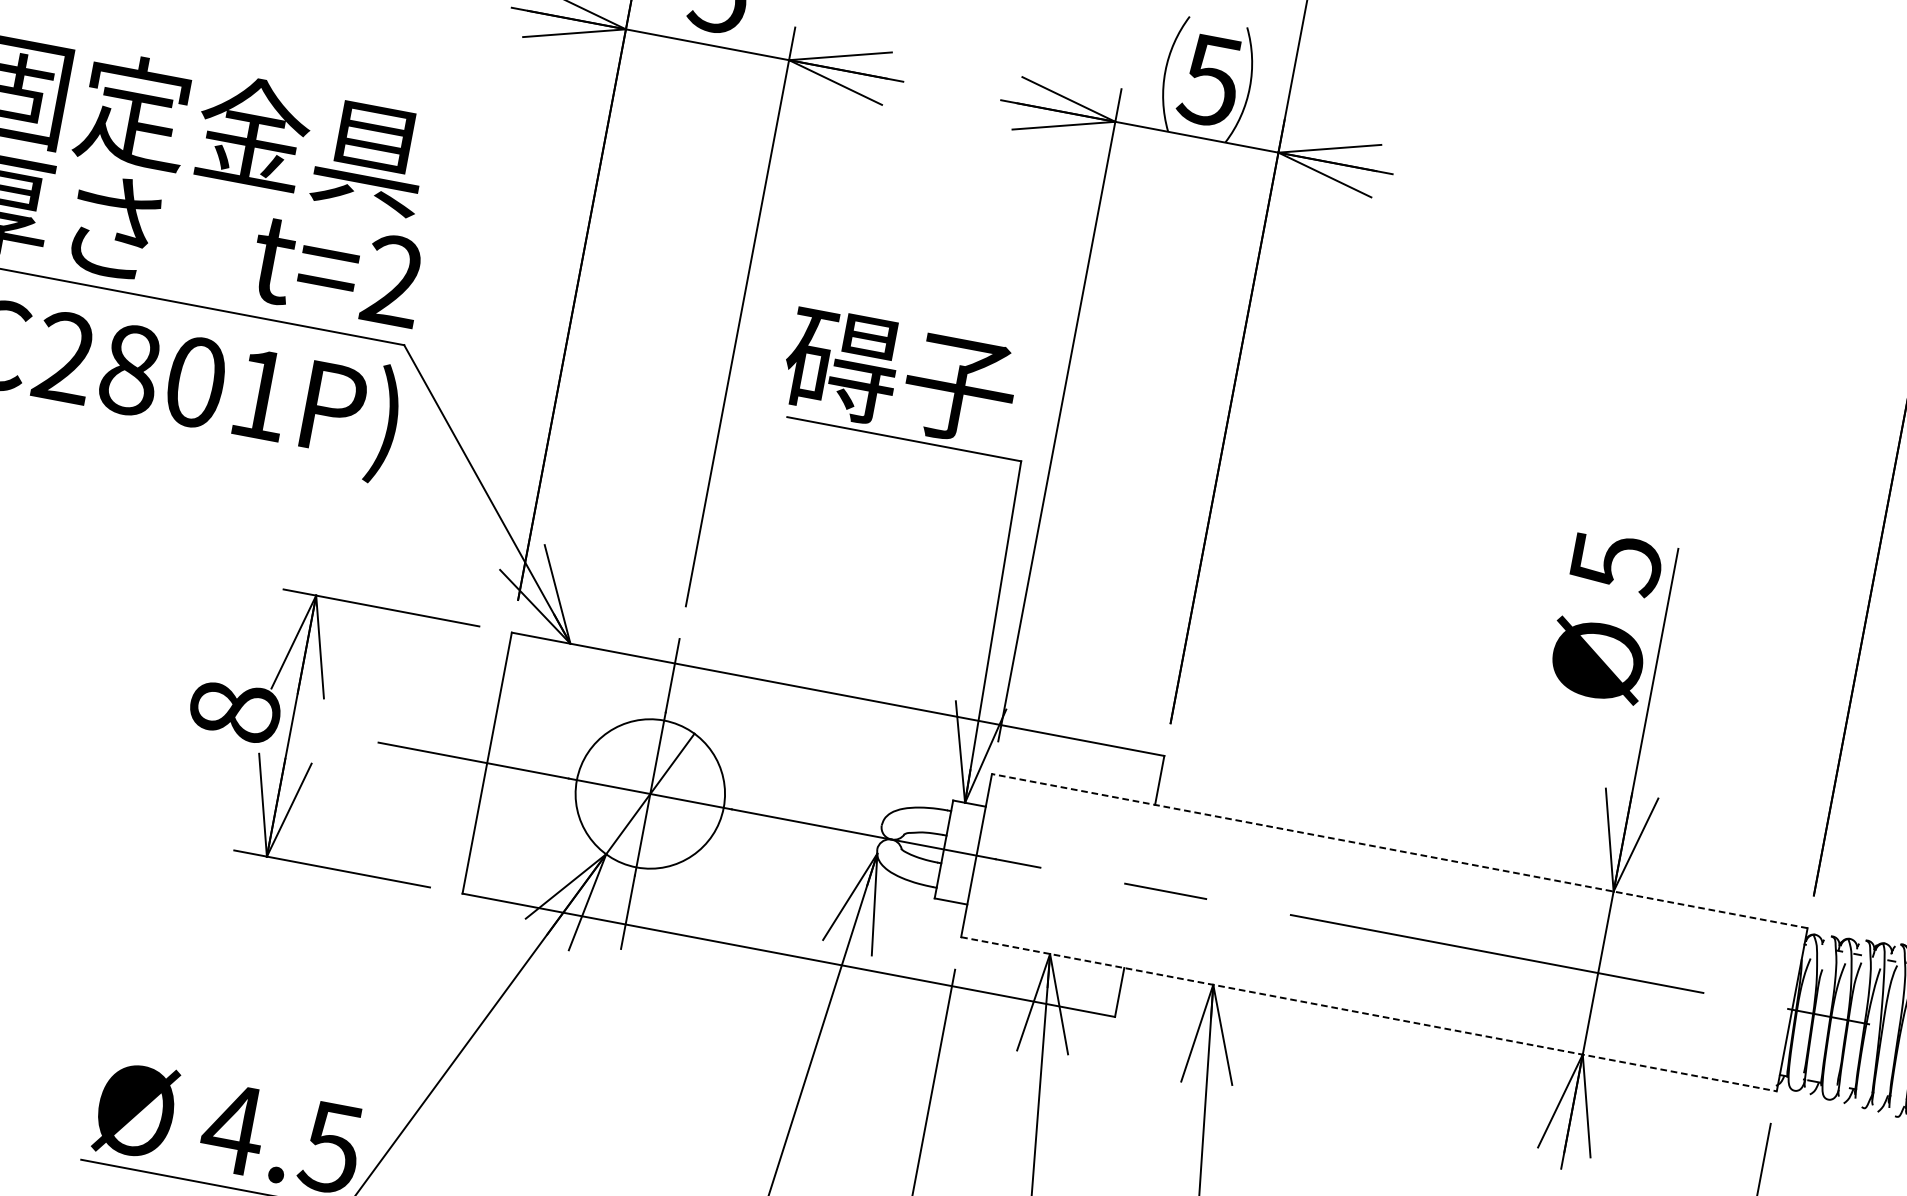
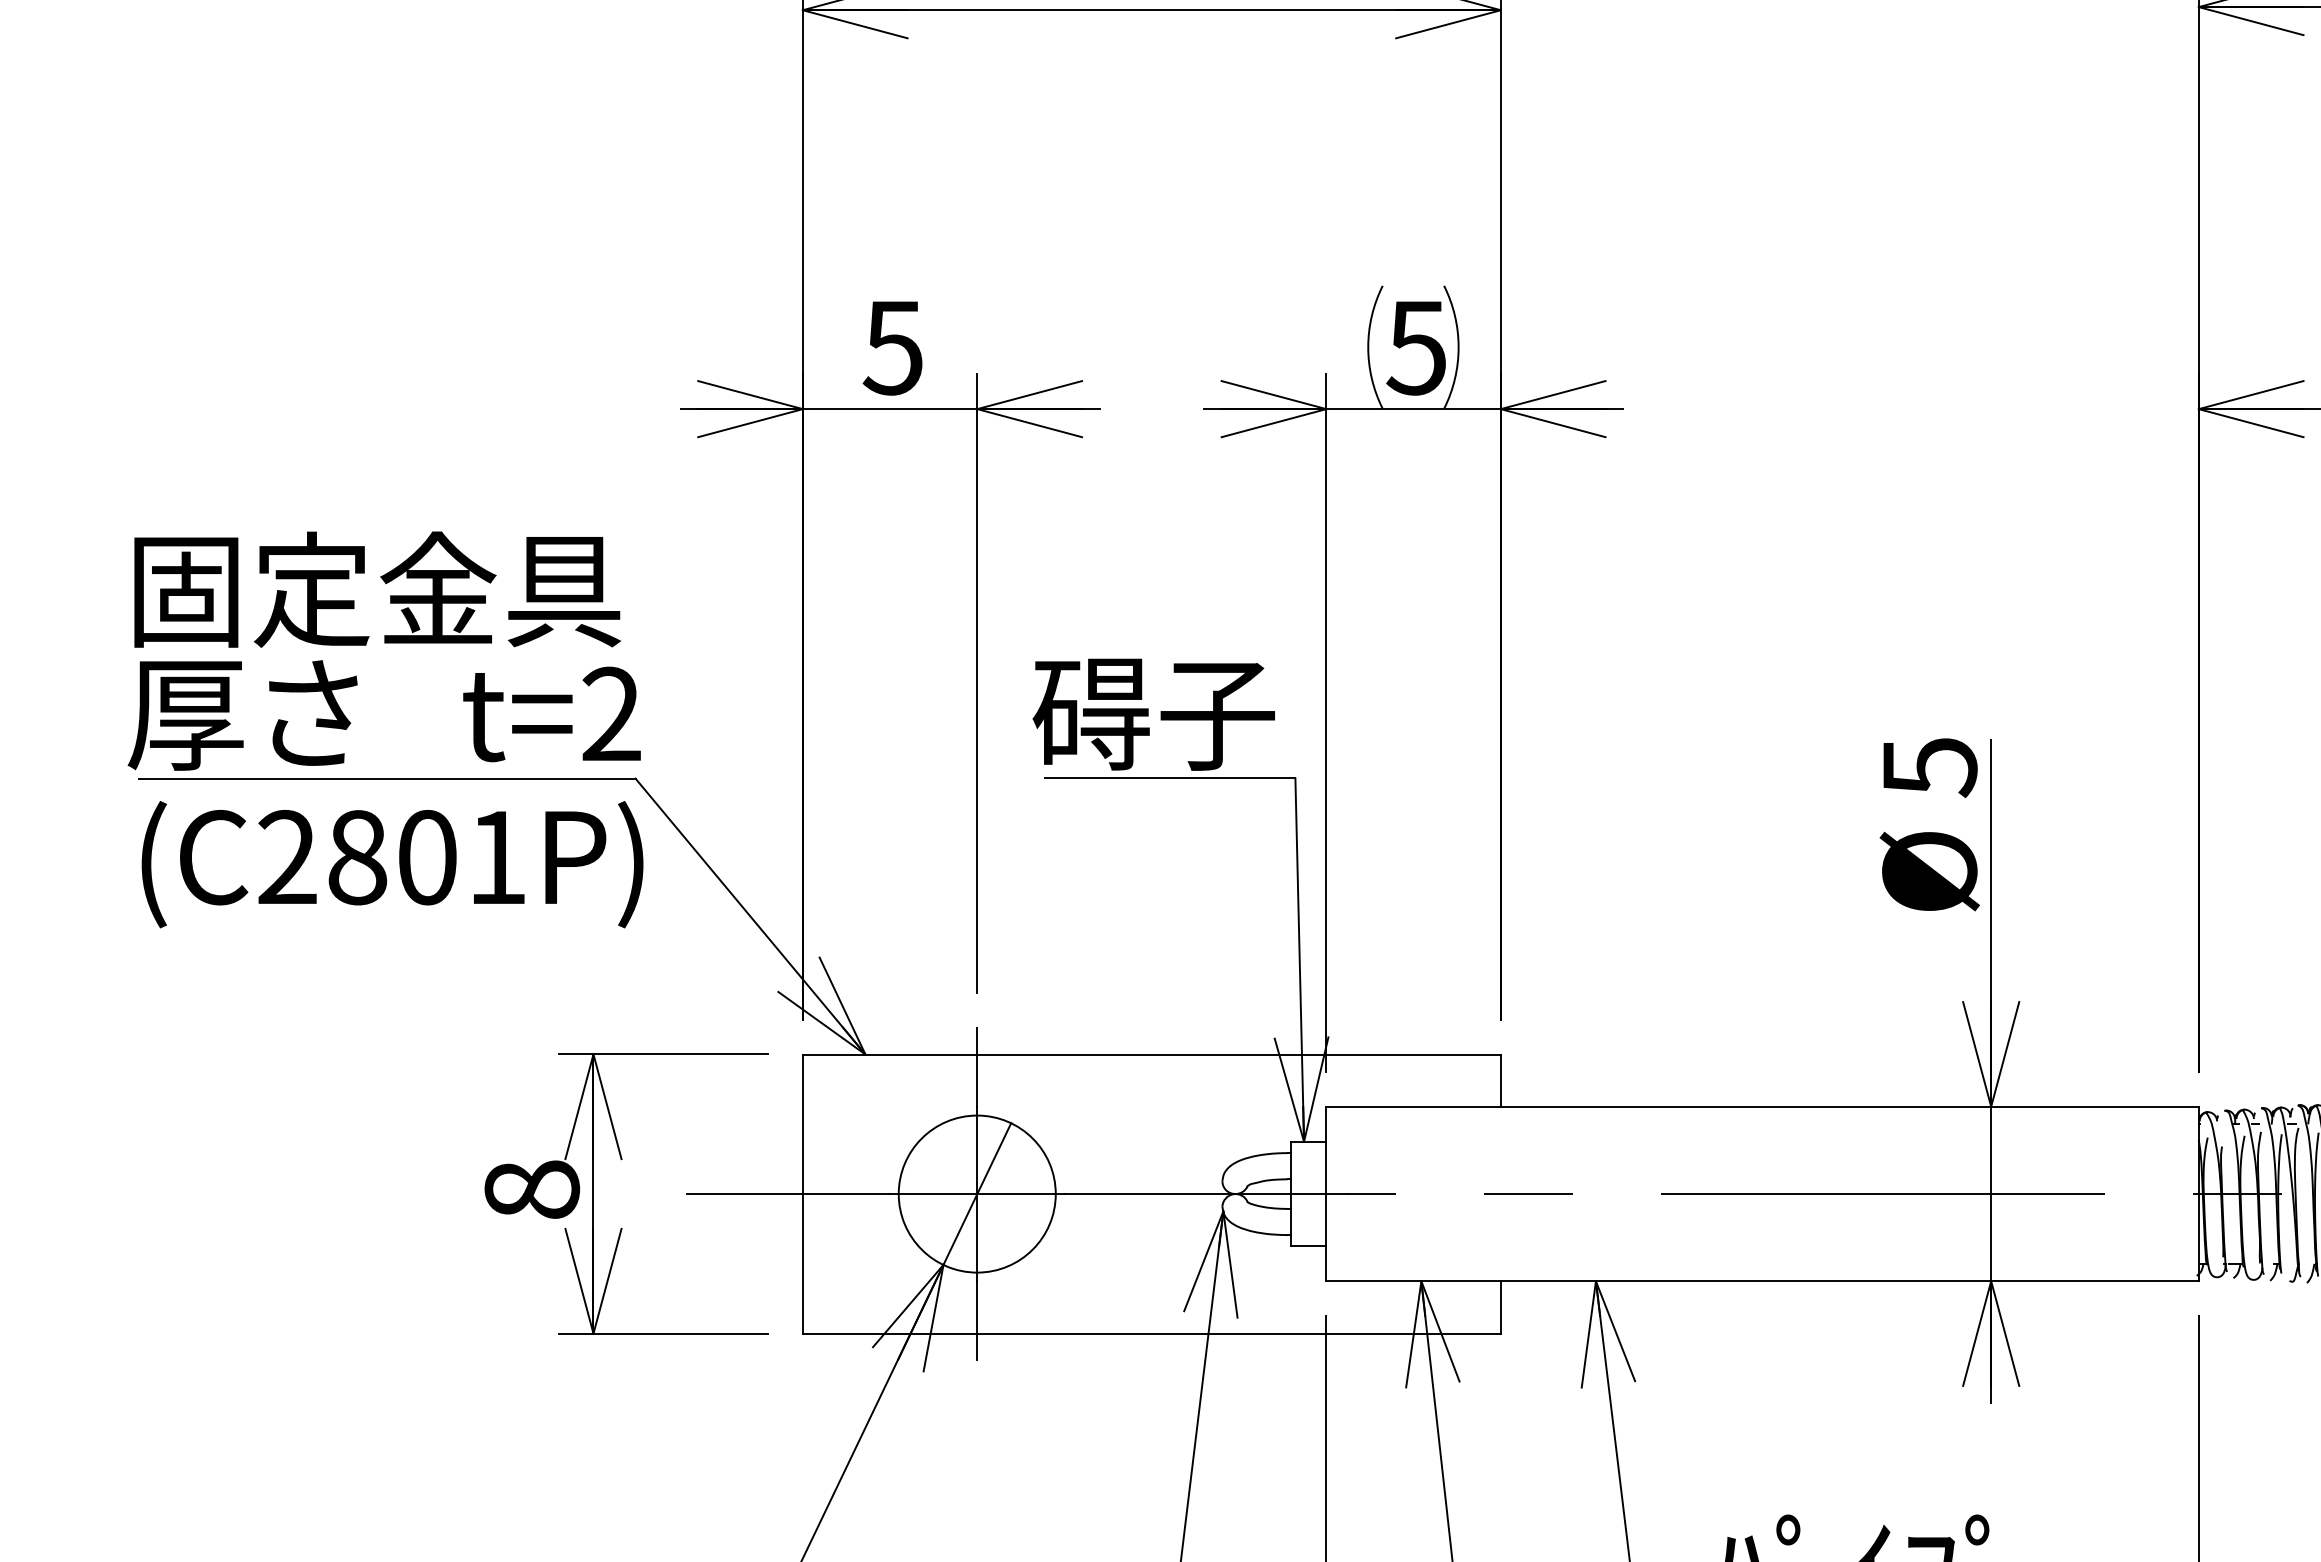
line: (1398, 850) -> (1761, 1106), dashed -> solid
line: (1368, 1014) -> (1762, 1281), dashed -> solid

